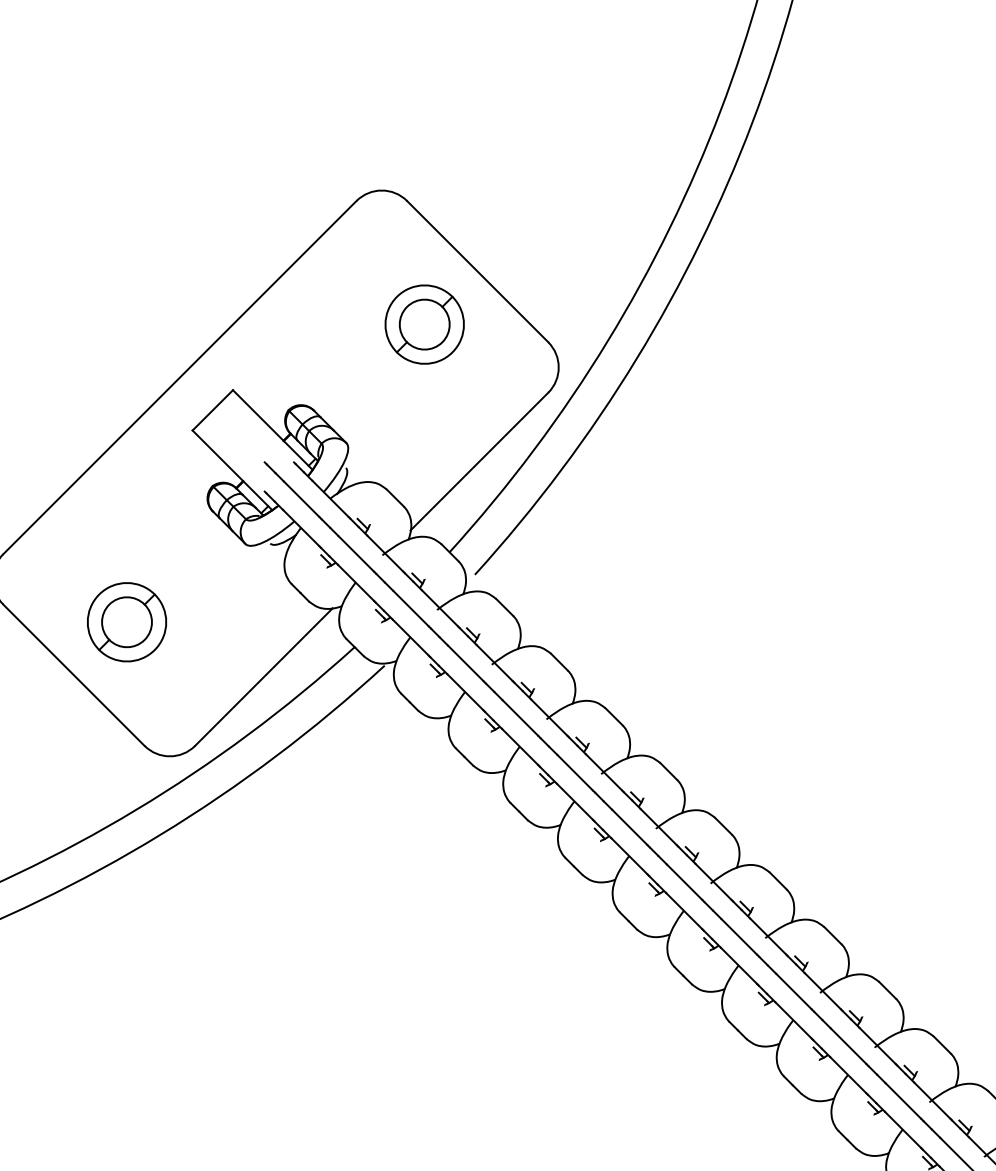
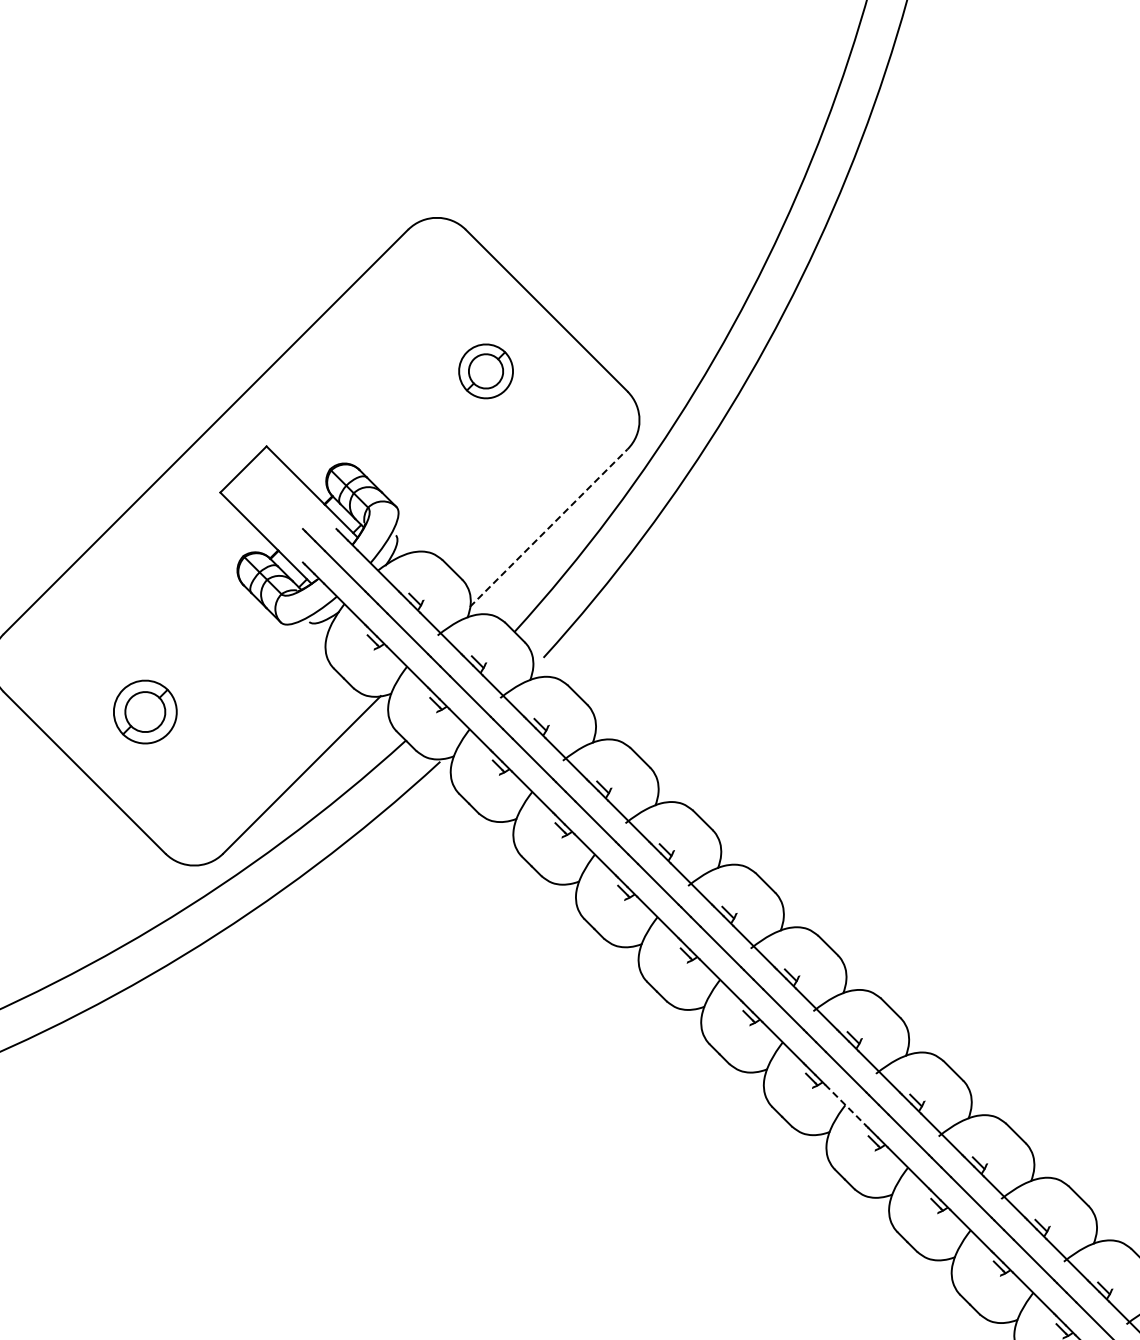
part: (424, 324) -> (485, 371), size x0.6
line: (480, 461) -> (549, 527), solid -> dashed
part: (127, 621) -> (145, 711), size x0.7
line: (739, 965) -> (846, 1105), solid -> dashed

